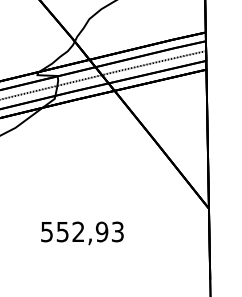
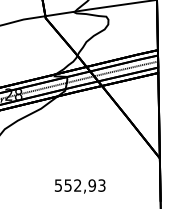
text: (81, 233) -> (79, 186), moved

